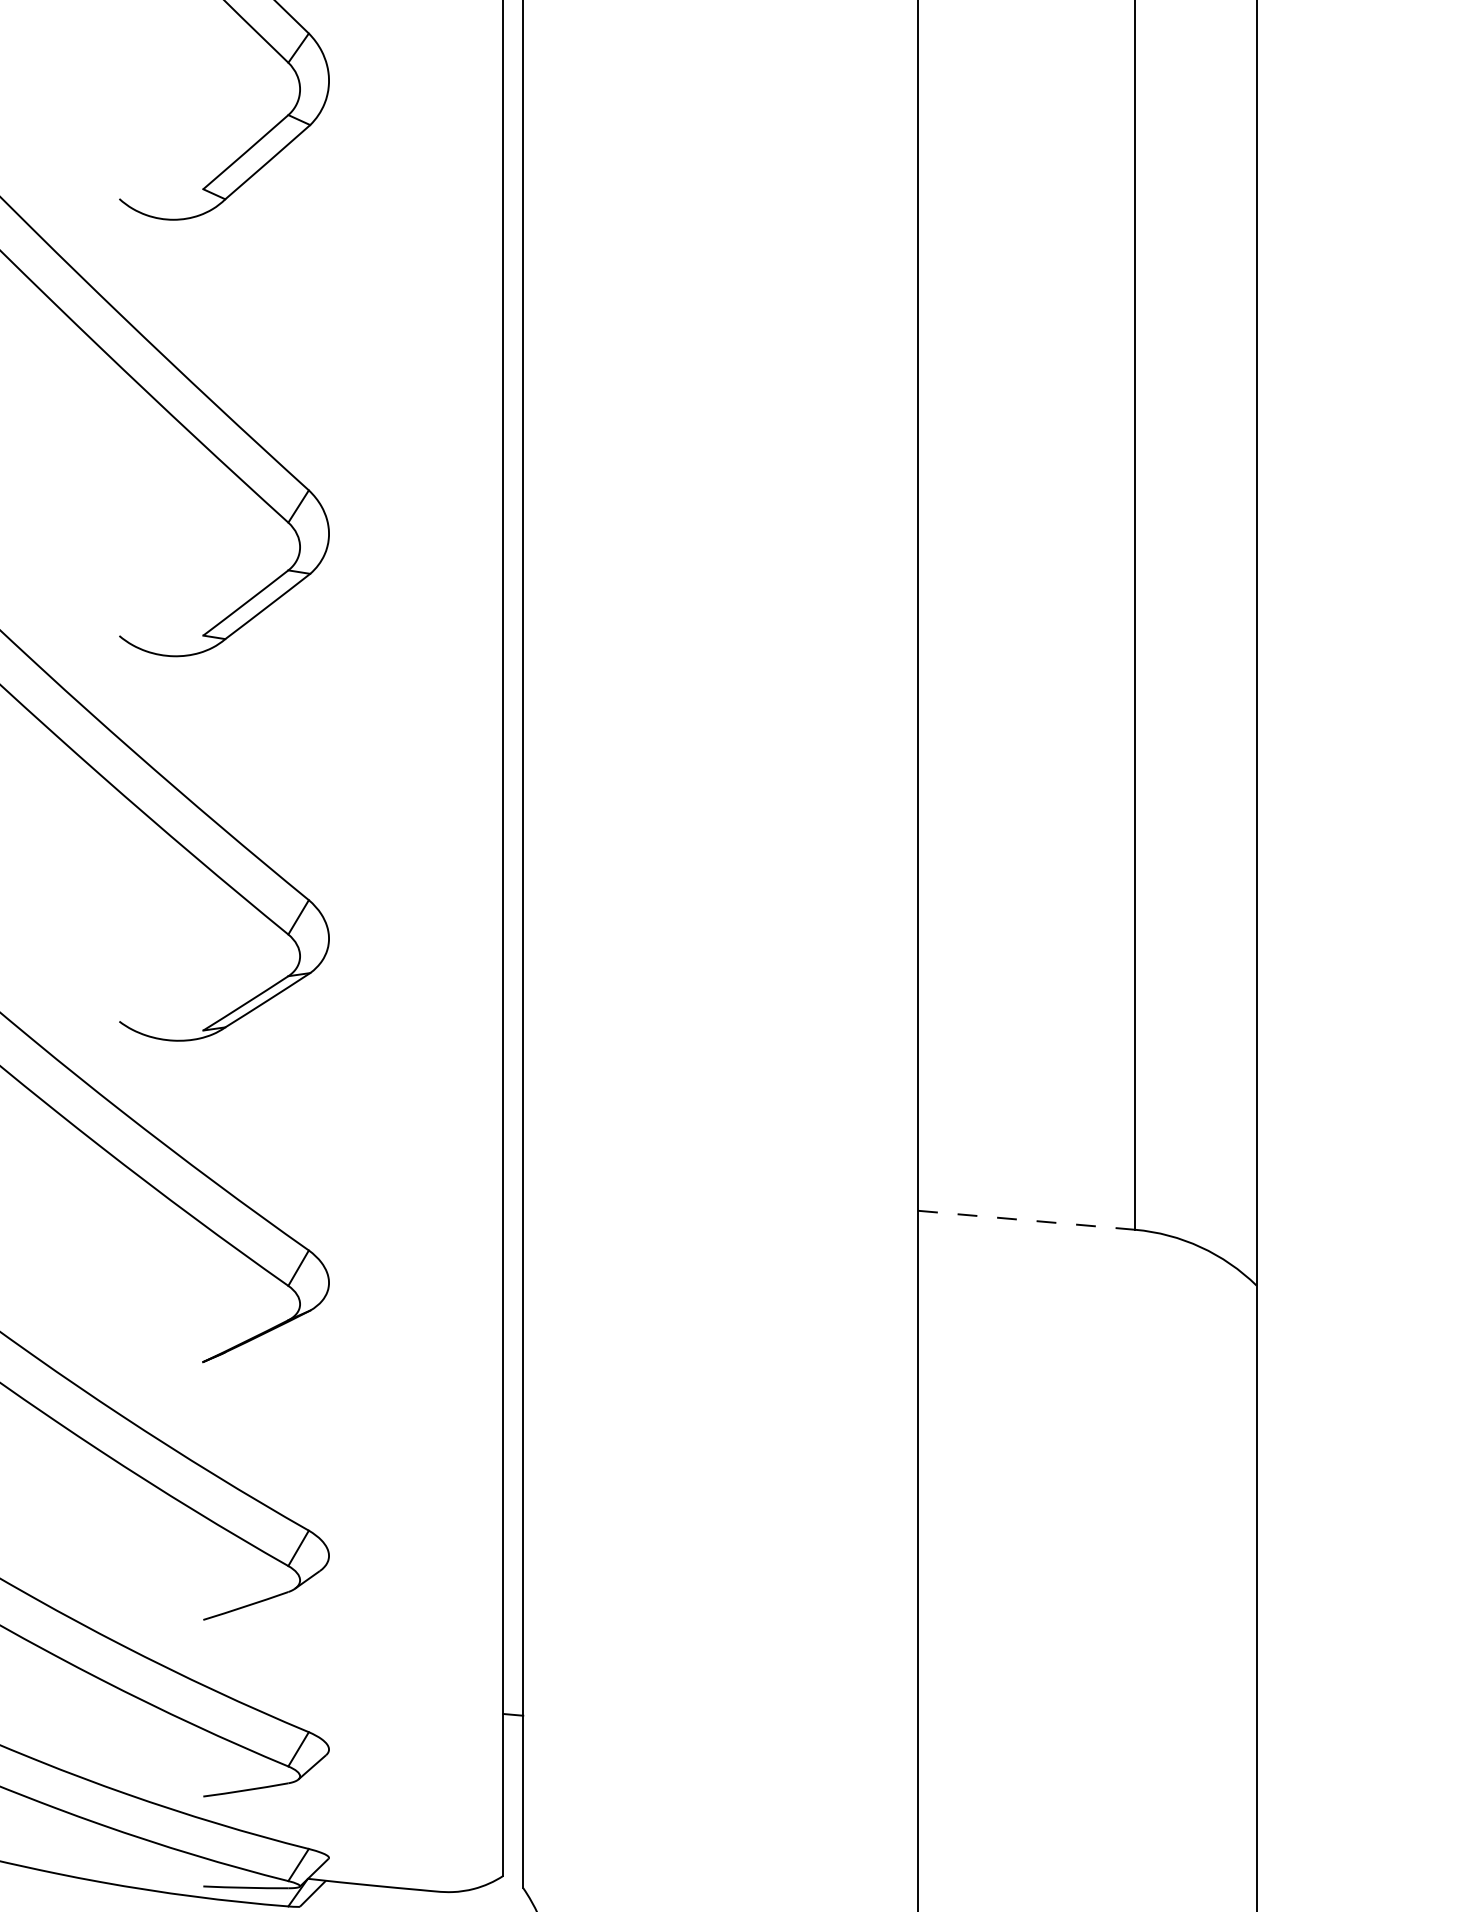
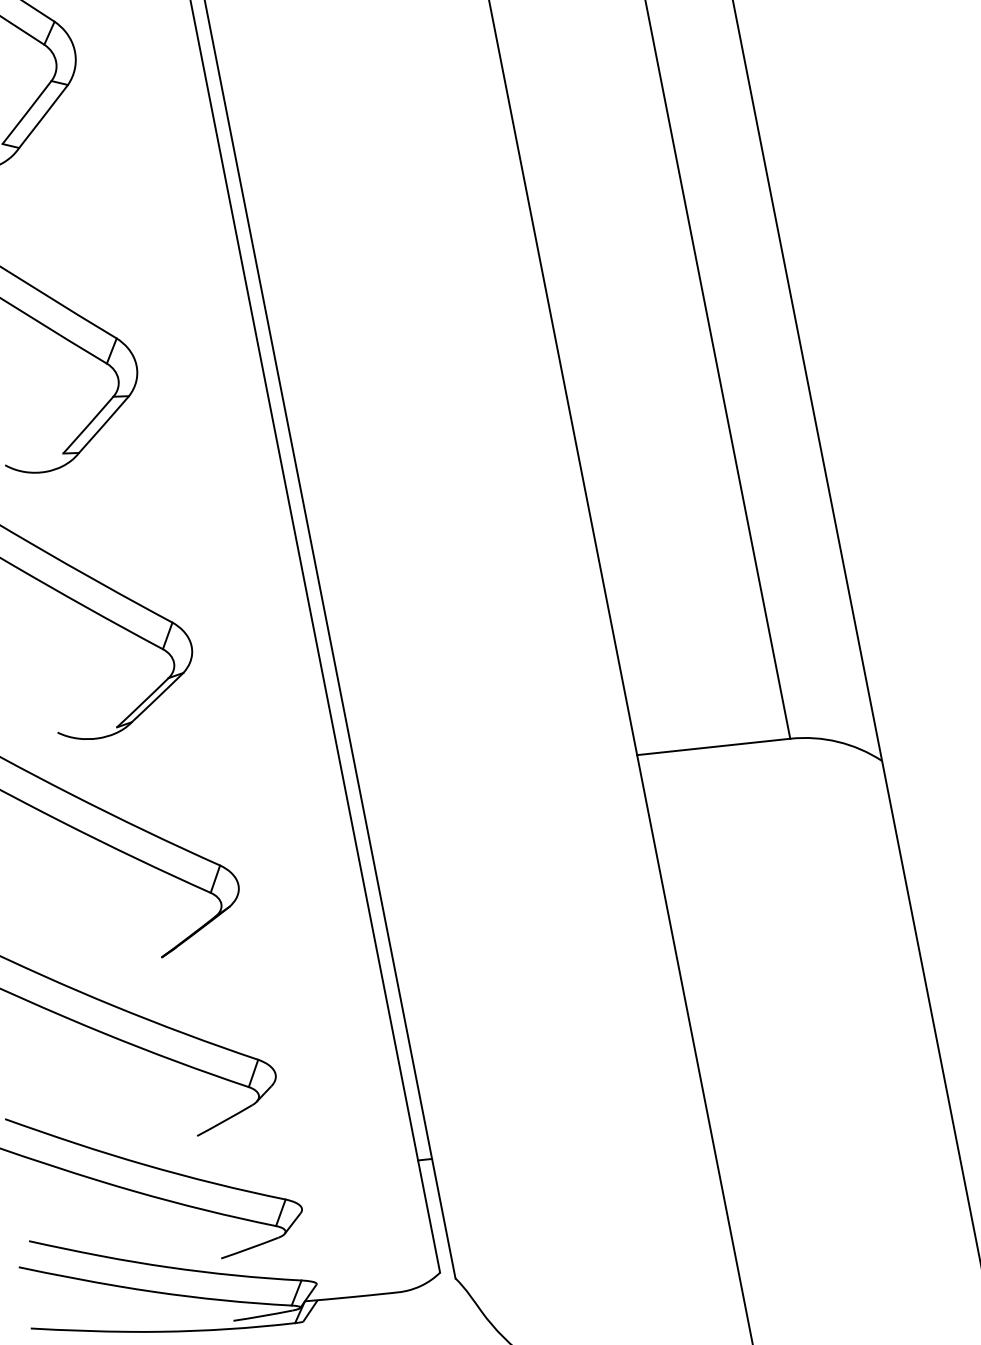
line: (1026, 1220) -> (713, 747), dashed -> solid

